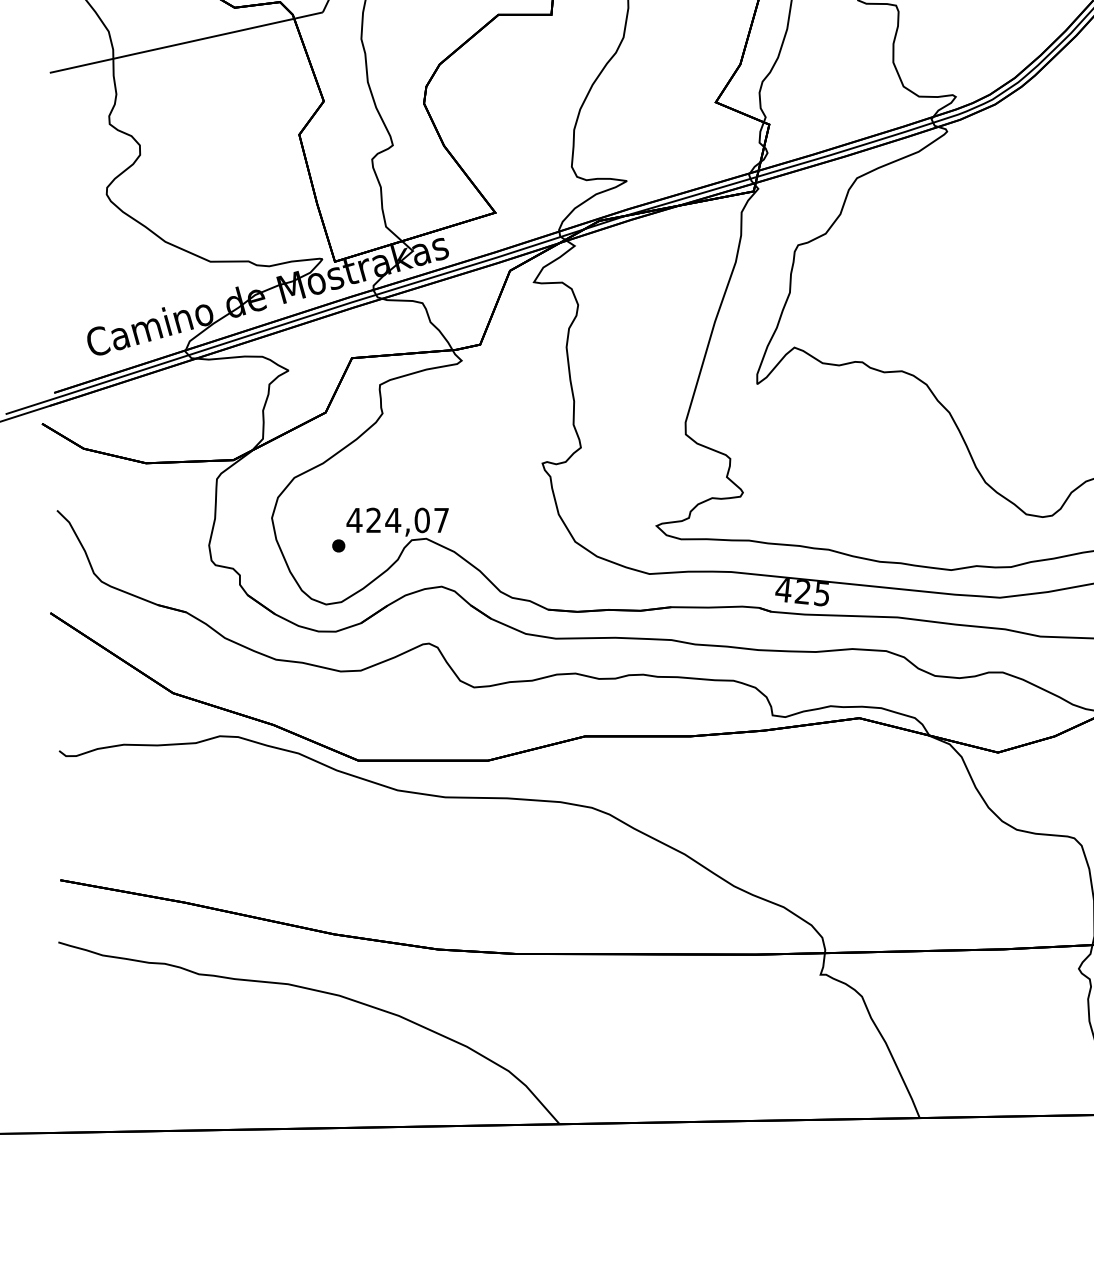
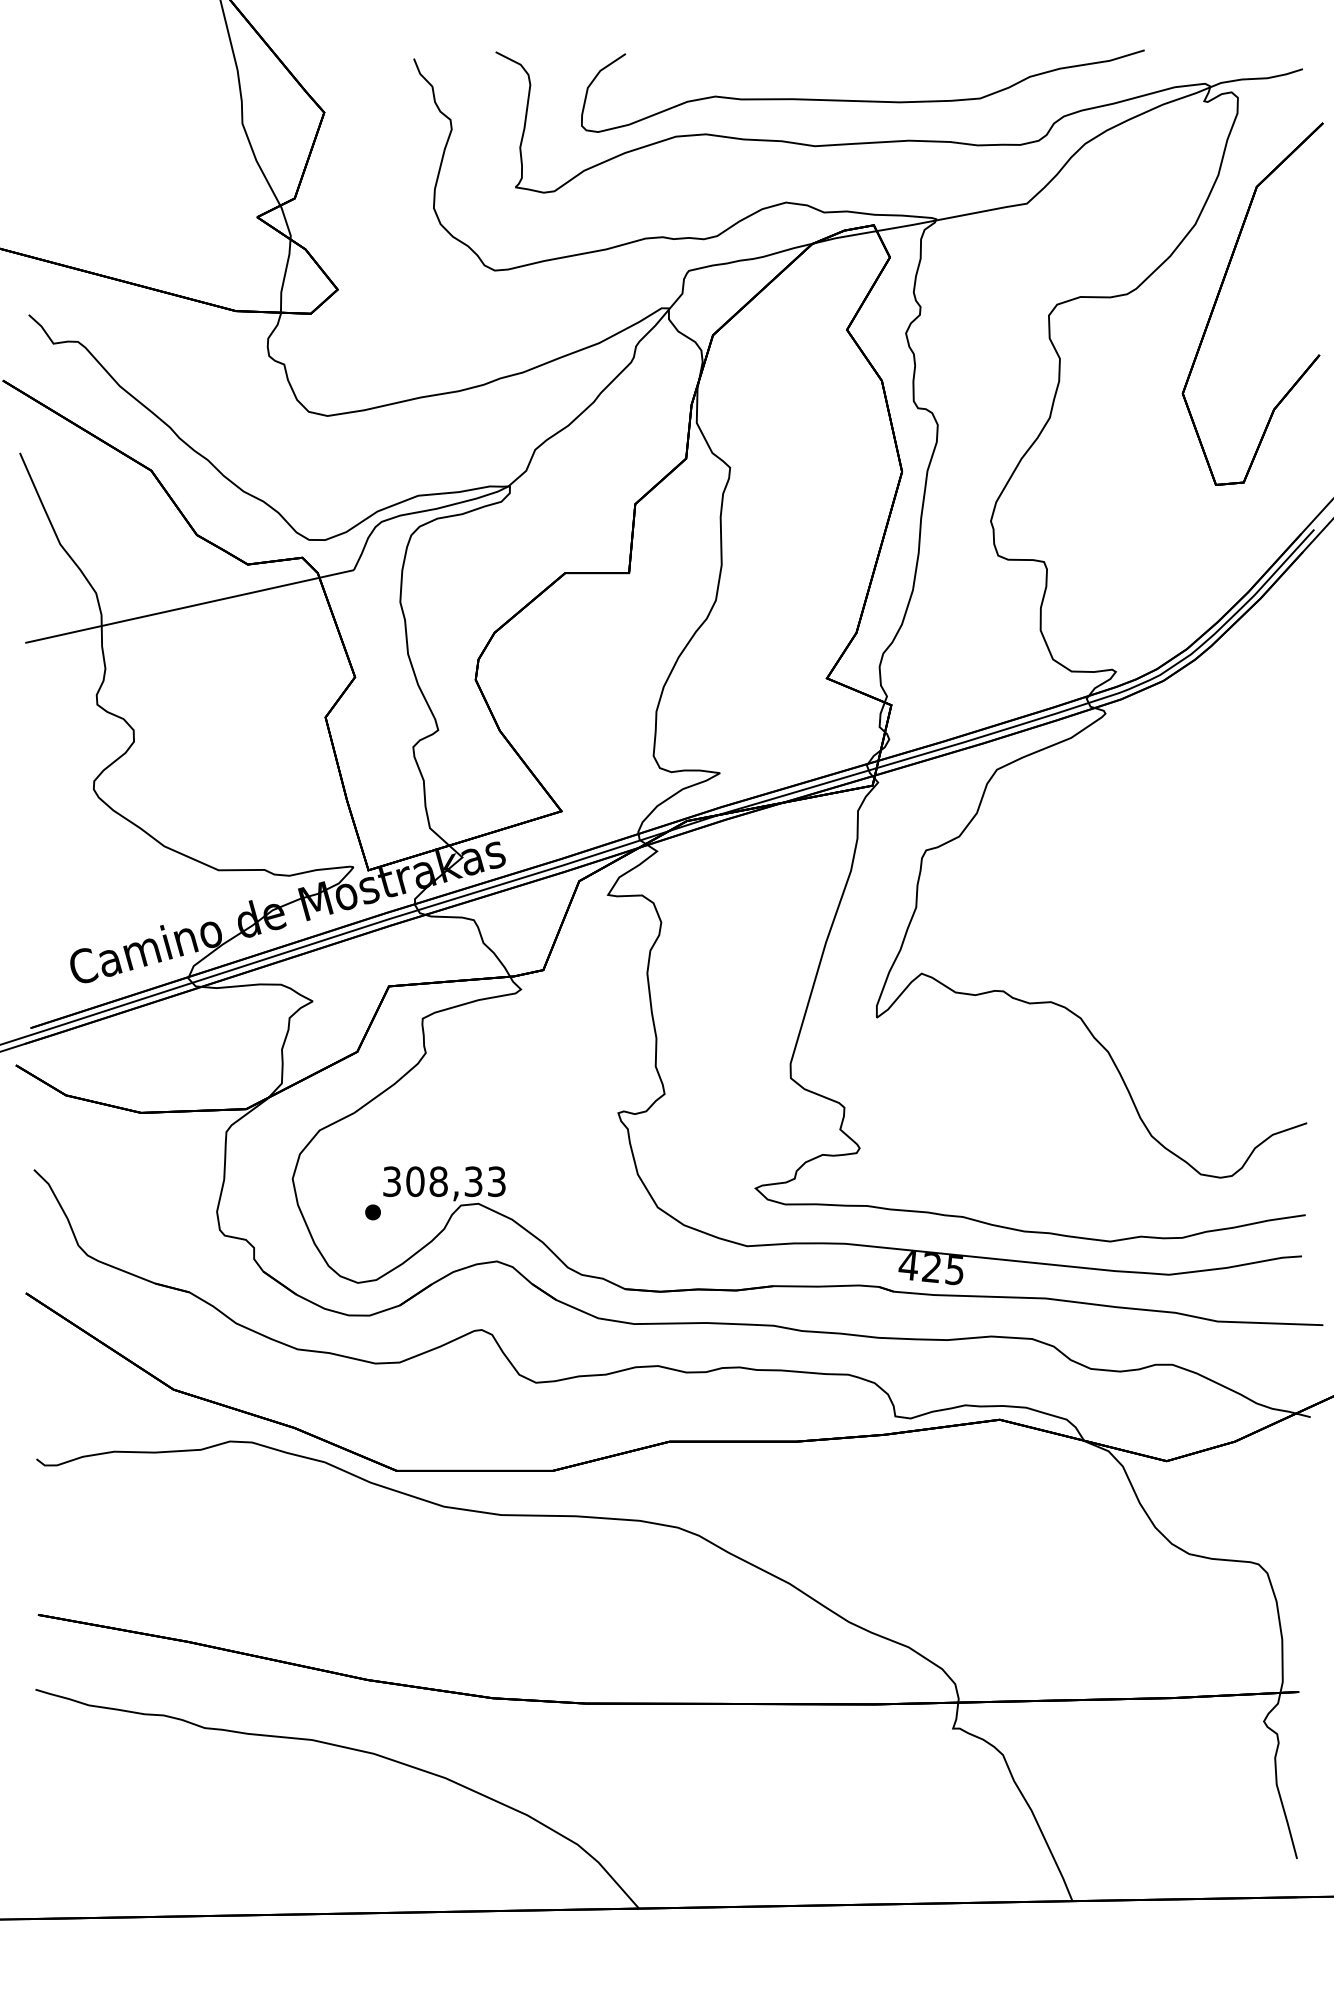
text: (397, 520) -> (443, 1181), 424,07 -> 308,33

